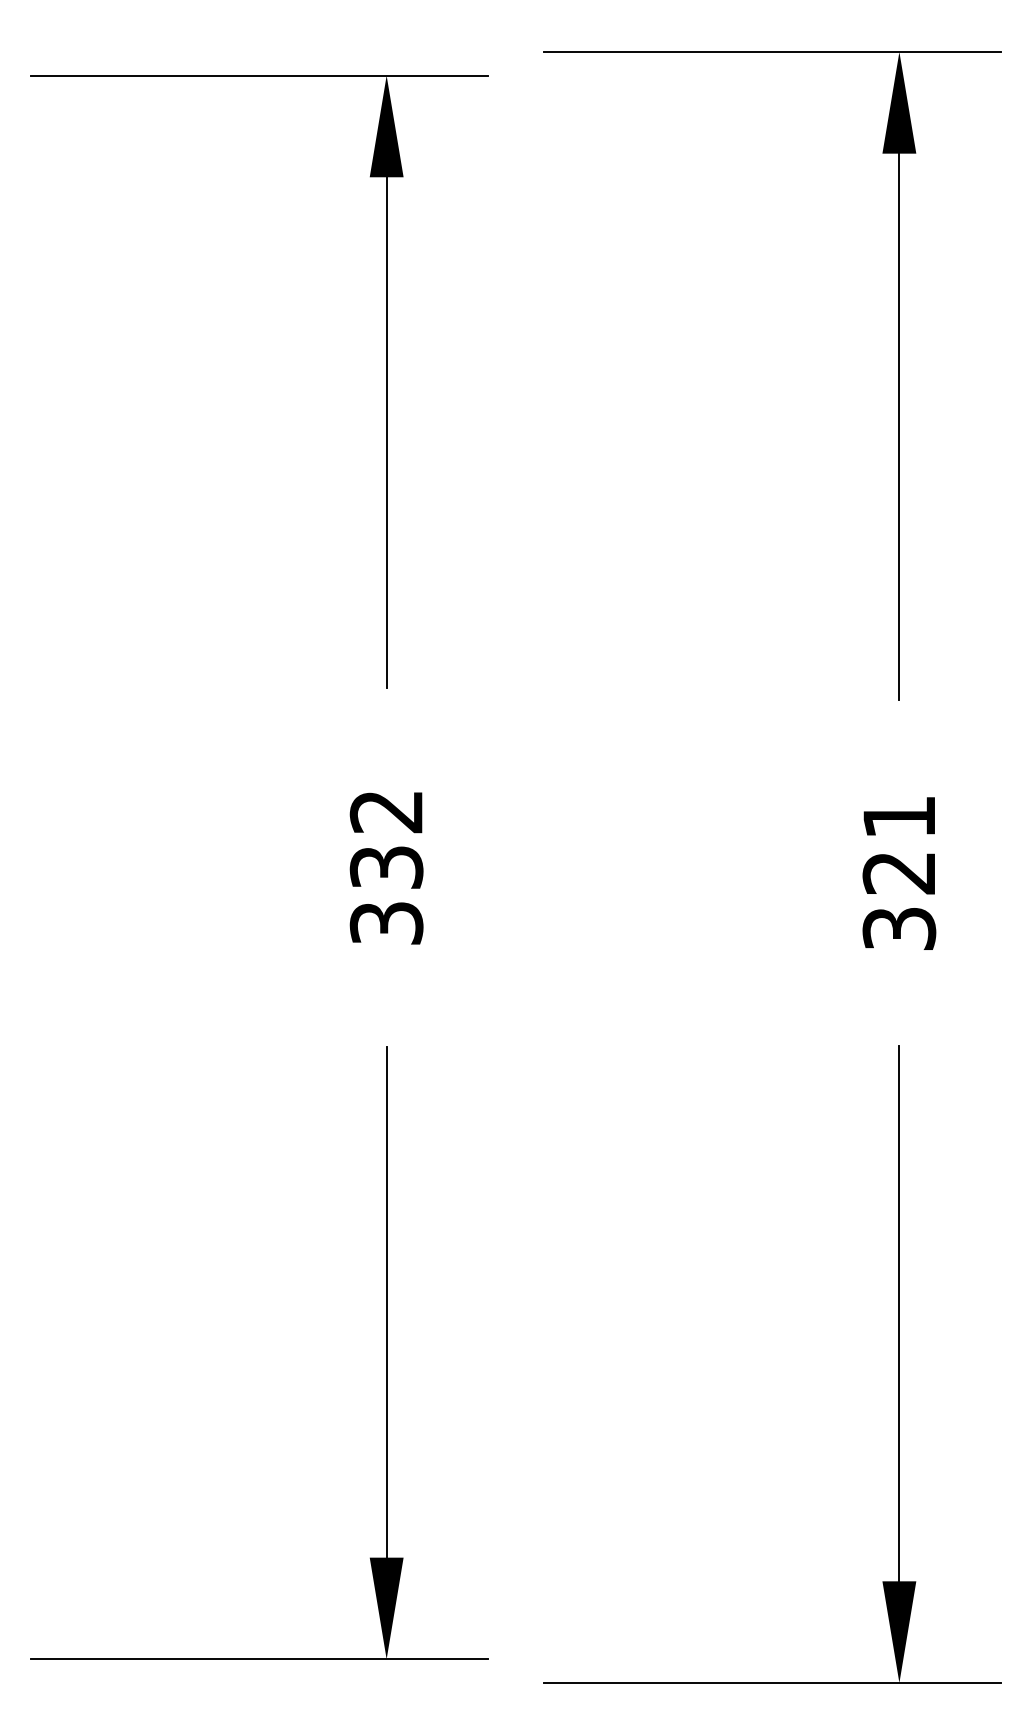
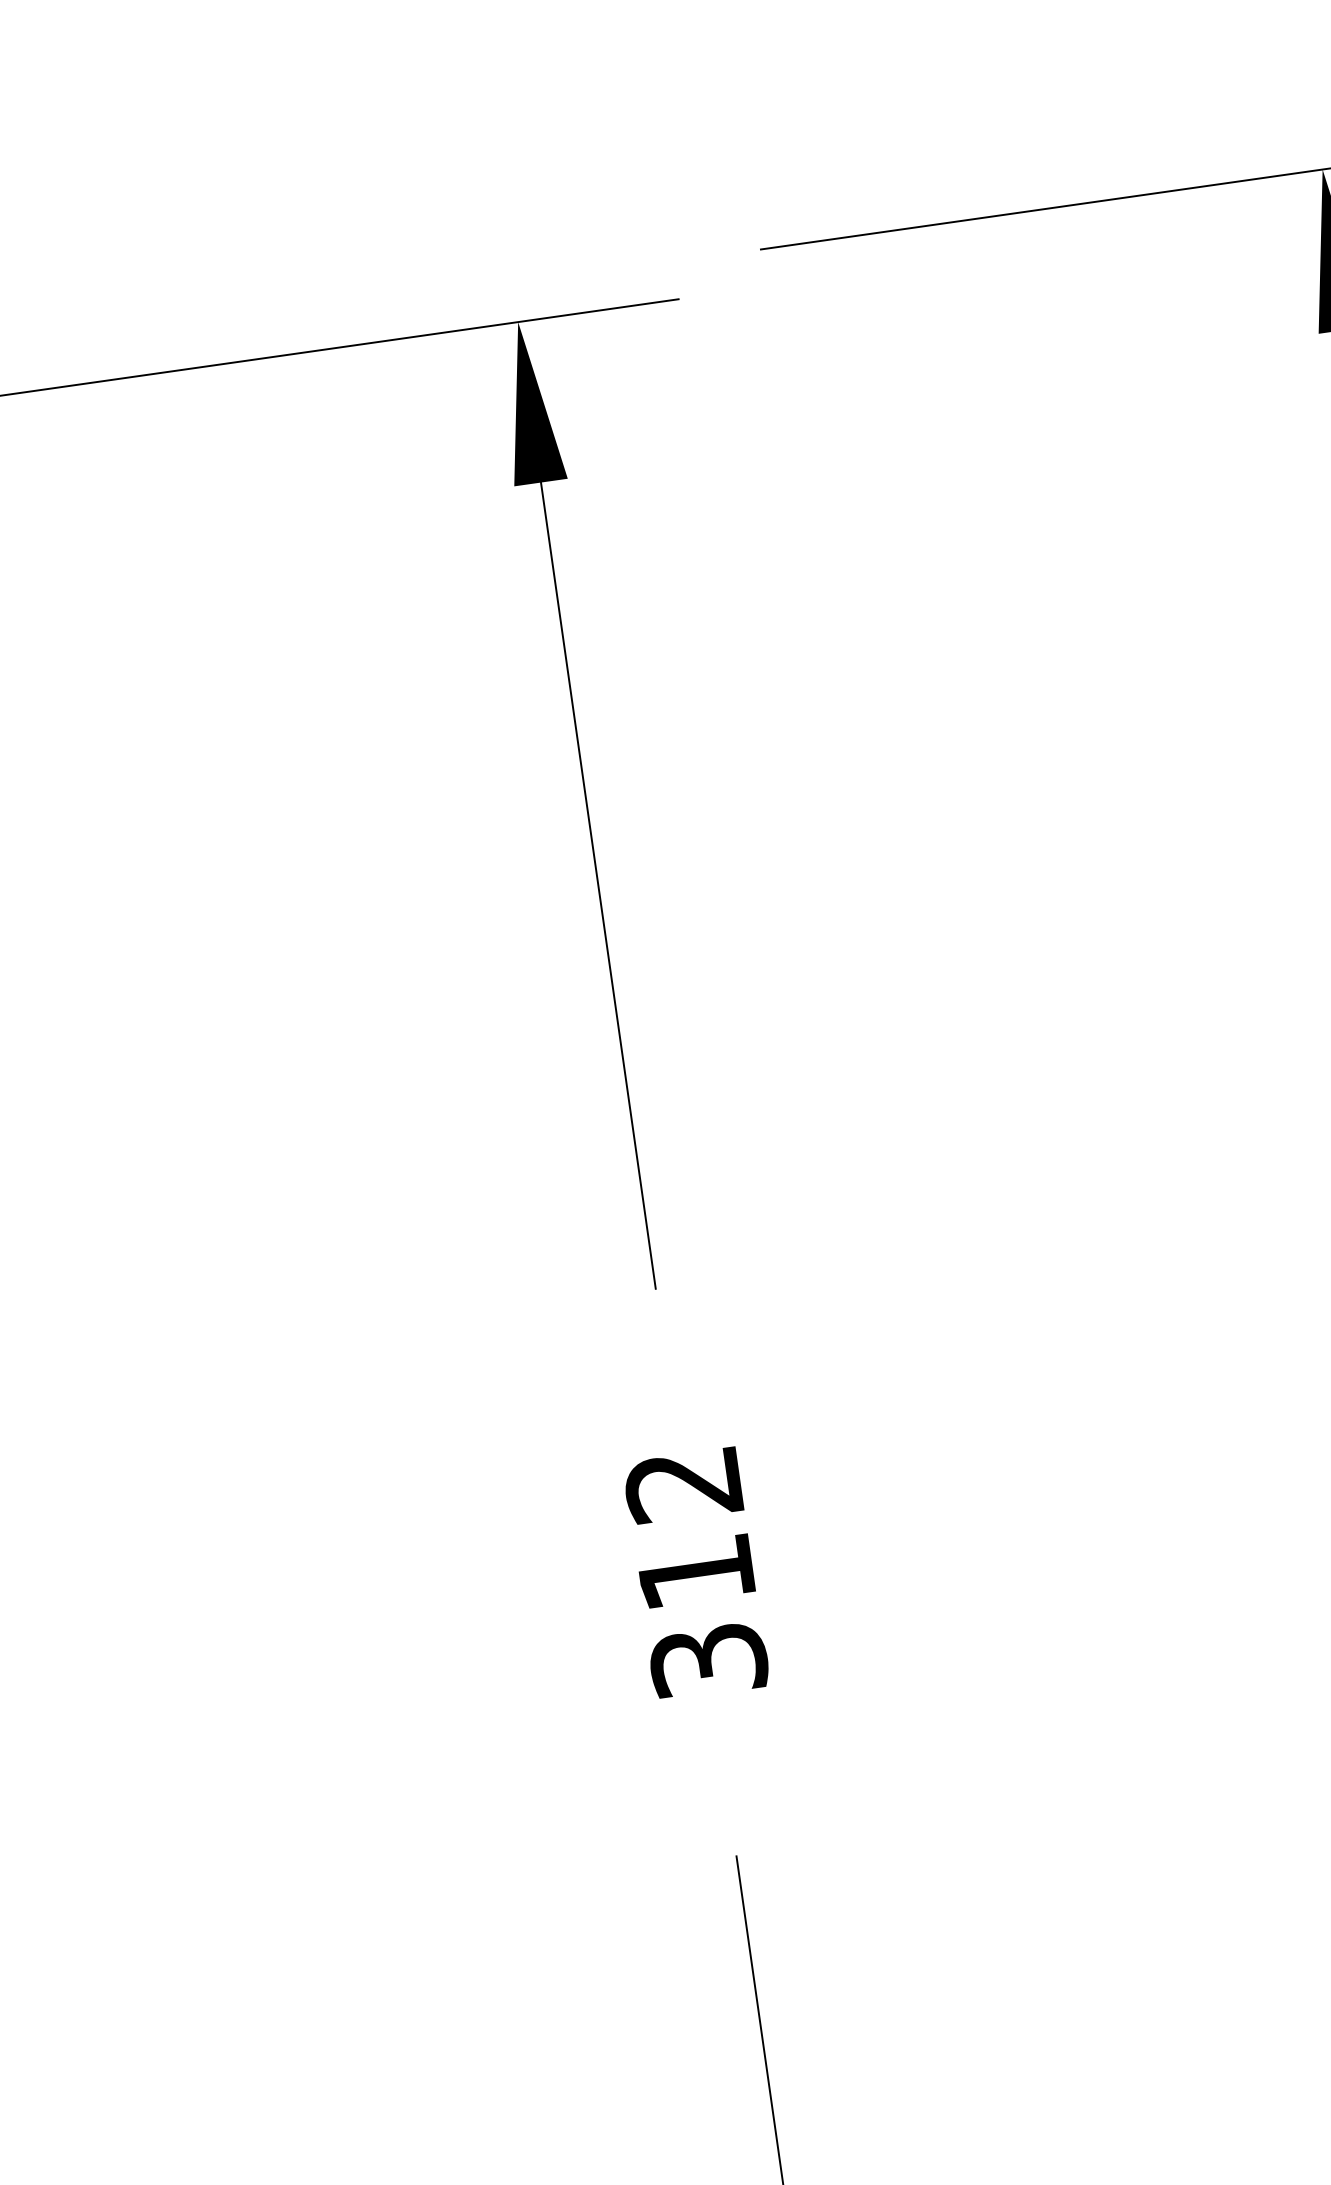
text: (386, 867) -> (695, 1572), 332 -> 312

